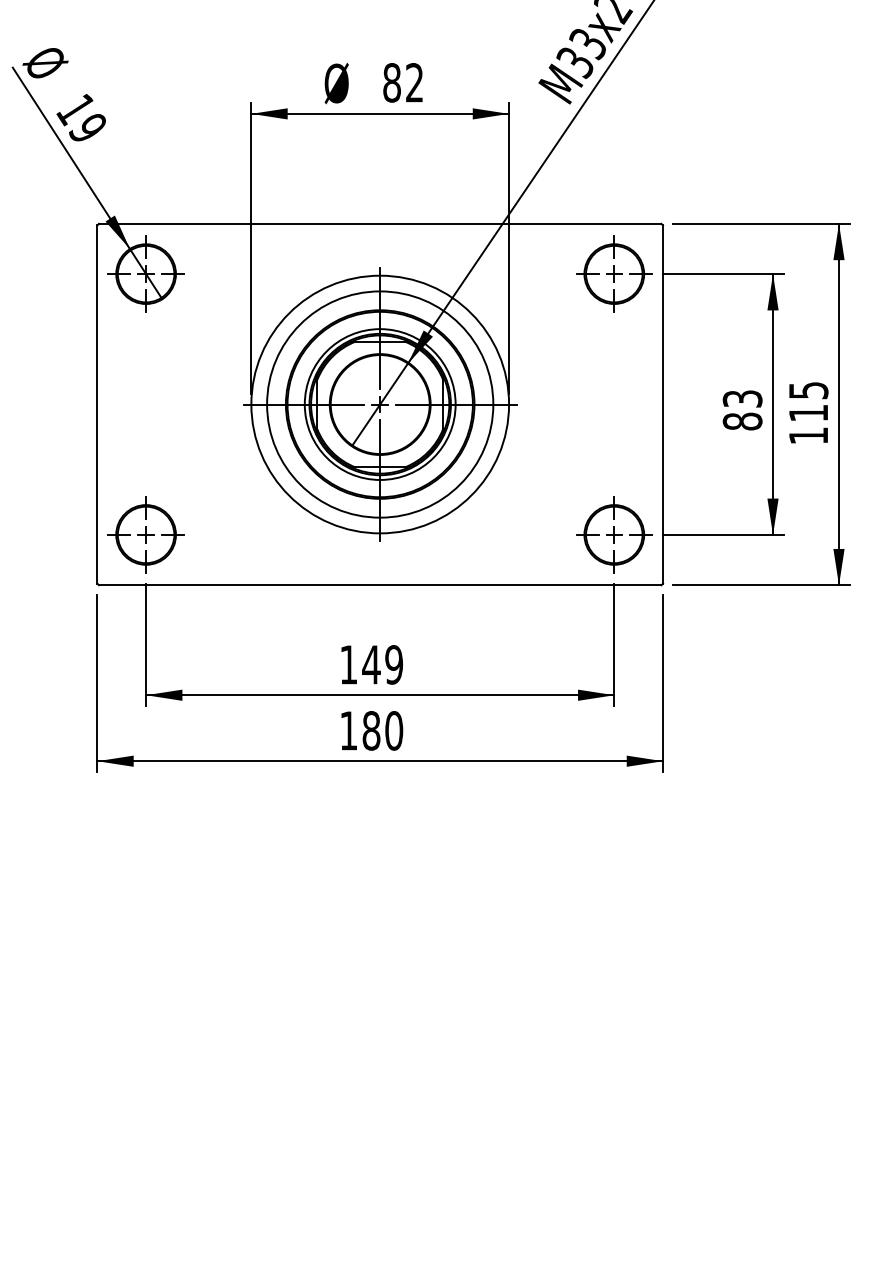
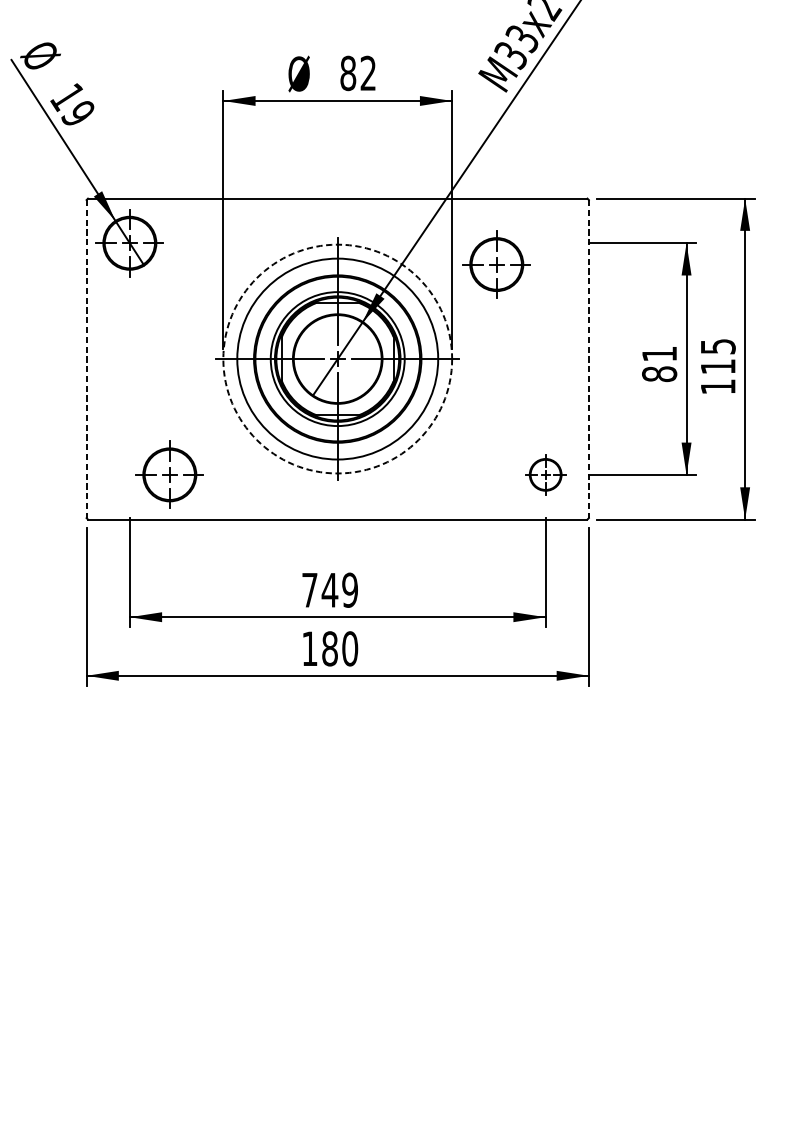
part: (614, 273) -> (496, 264), moved
text: (742, 398) -> (659, 353), 83 -> 81
circle: (380, 404) -> (338, 359), solid -> dashed
line: (97, 405) -> (86, 359), solid -> dashed
line: (663, 405) -> (589, 359), solid -> dashed
part: (145, 534) -> (169, 474), moved
part: (614, 534) -> (545, 474), size x0.6
text: (348, 664) -> (309, 589), 149 -> 749

